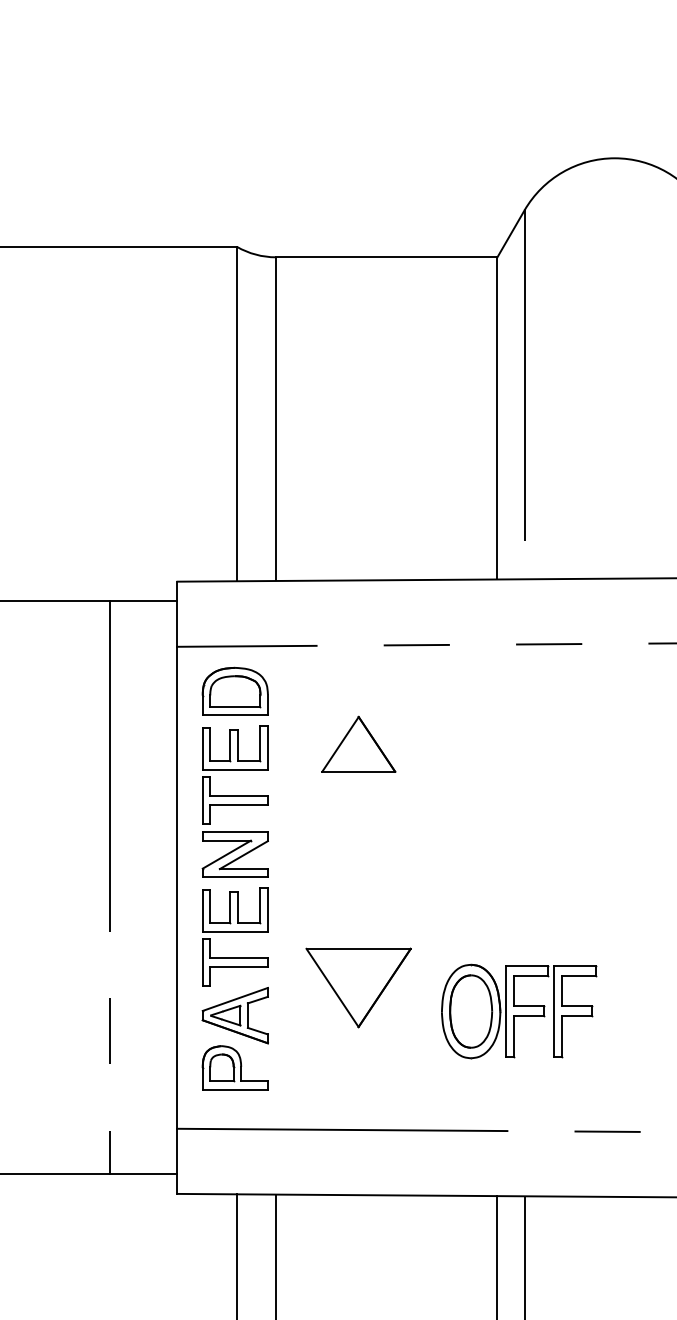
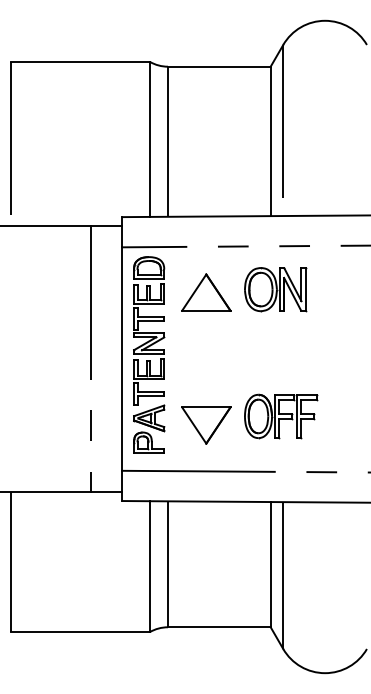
part: (507, 737) -> (275, 289), added
part: (359, 744) -> (206, 292), size x1.43
part: (359, 987) -> (206, 425), moved

